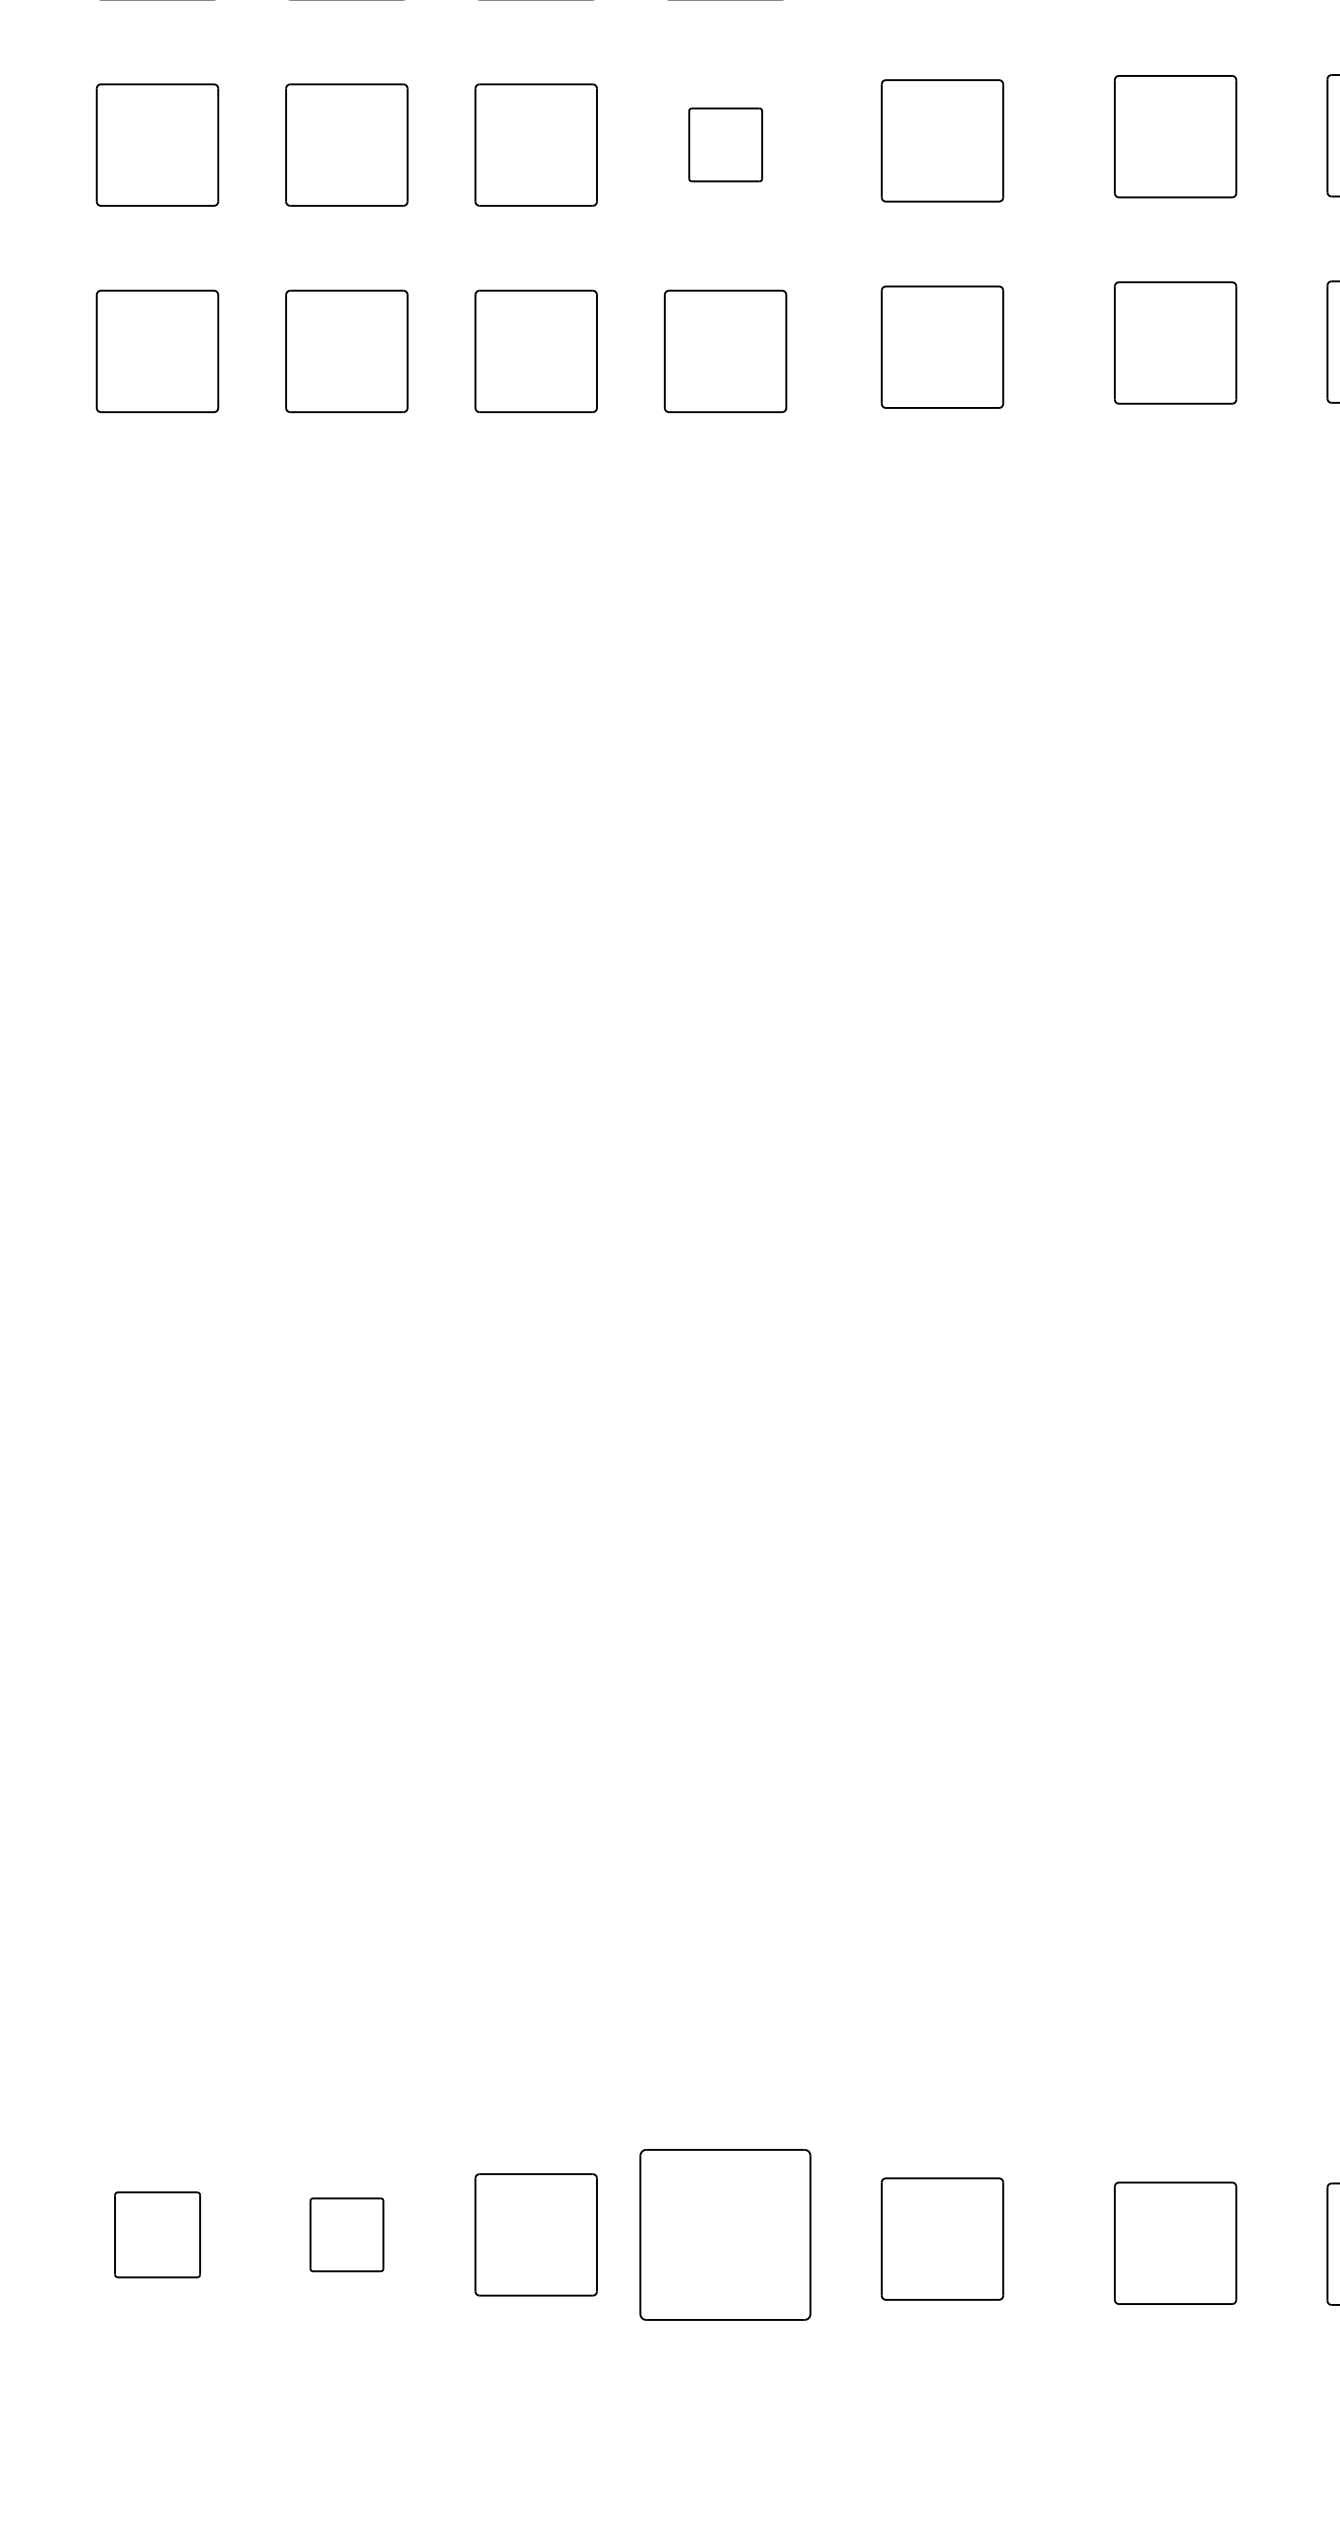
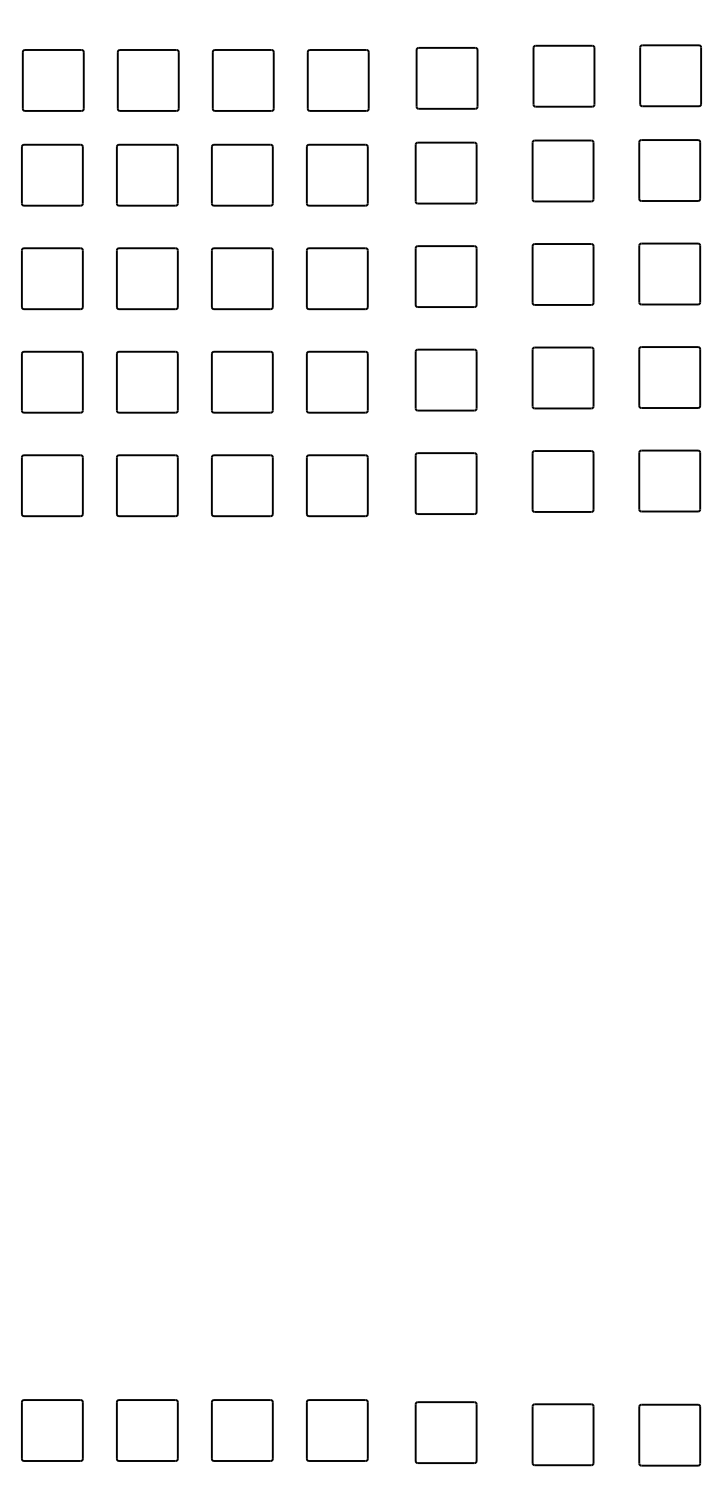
part: (725, 143) -> (337, 381), size x1.67
part: (157, 2234) -> (52, 1430), size x1.43
part: (347, 2234) -> (147, 1430), size x1.67
part: (725, 2234) -> (337, 1430), size x0.71

